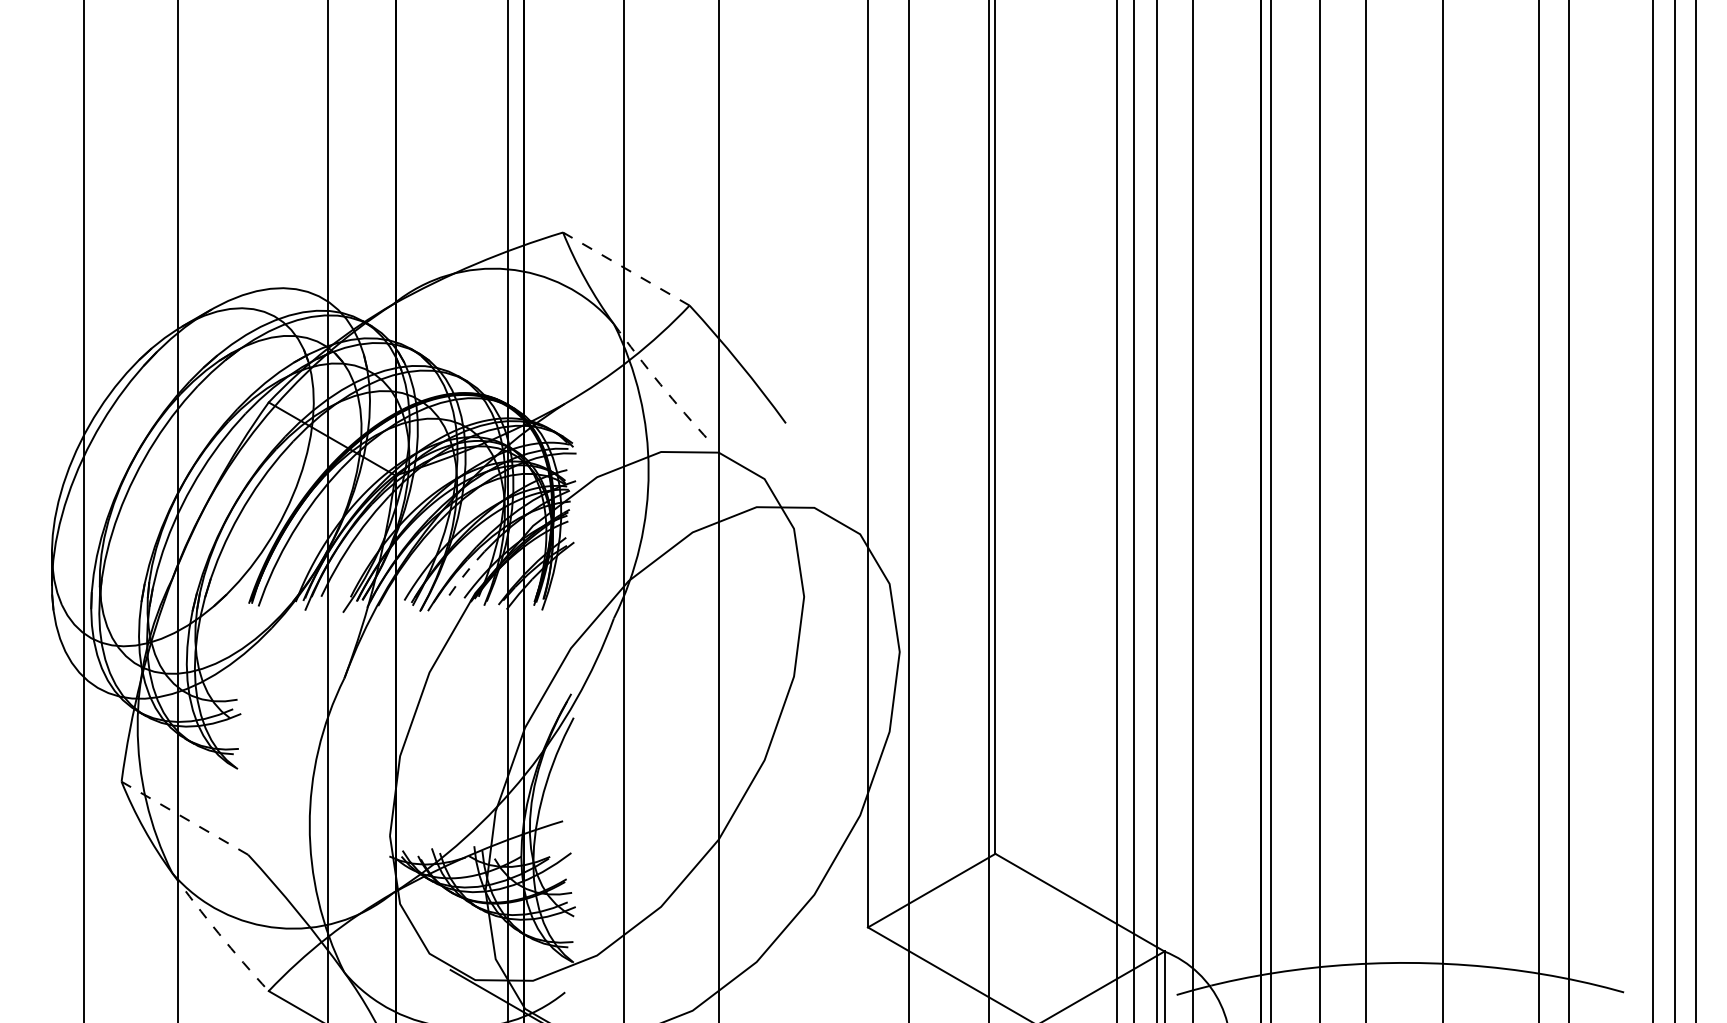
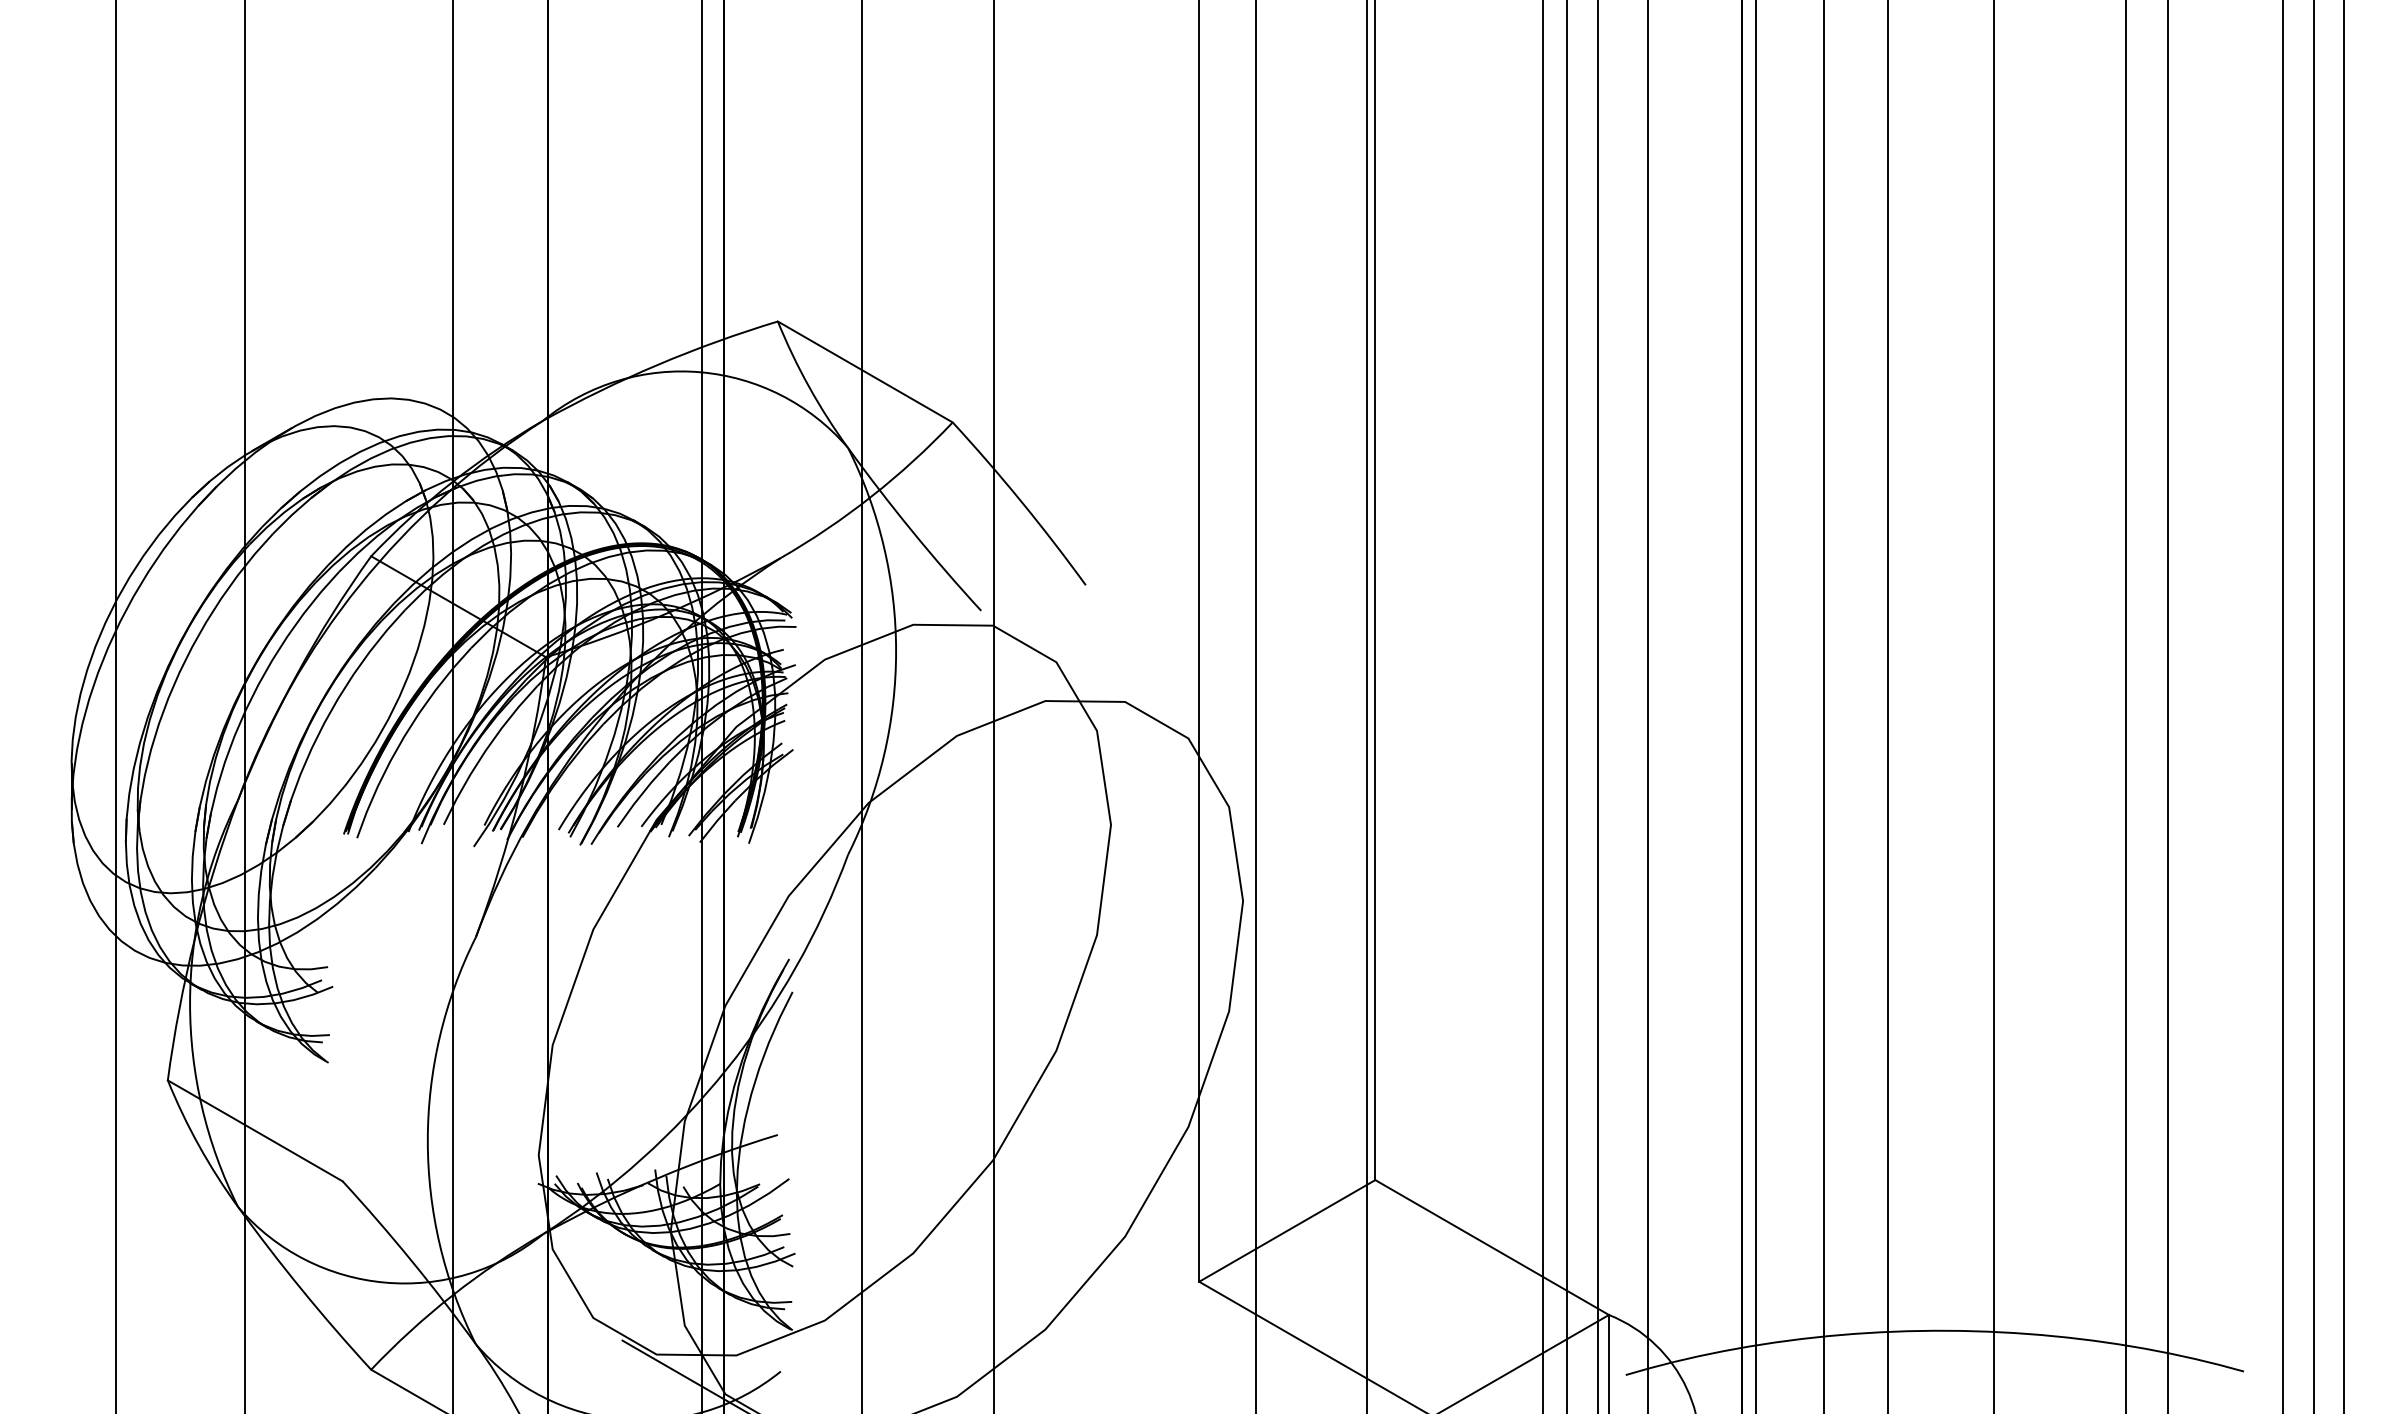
line: (626, 268) -> (865, 371), dashed -> solid
arc: (660, 384) -> (912, 531), dashed -> solid
line: (464, 574) -> (641, 794), dashed -> solid
line: (185, 817) -> (255, 1130), dashed -> solid
arc: (219, 933) -> (302, 1290), dashed -> solid

